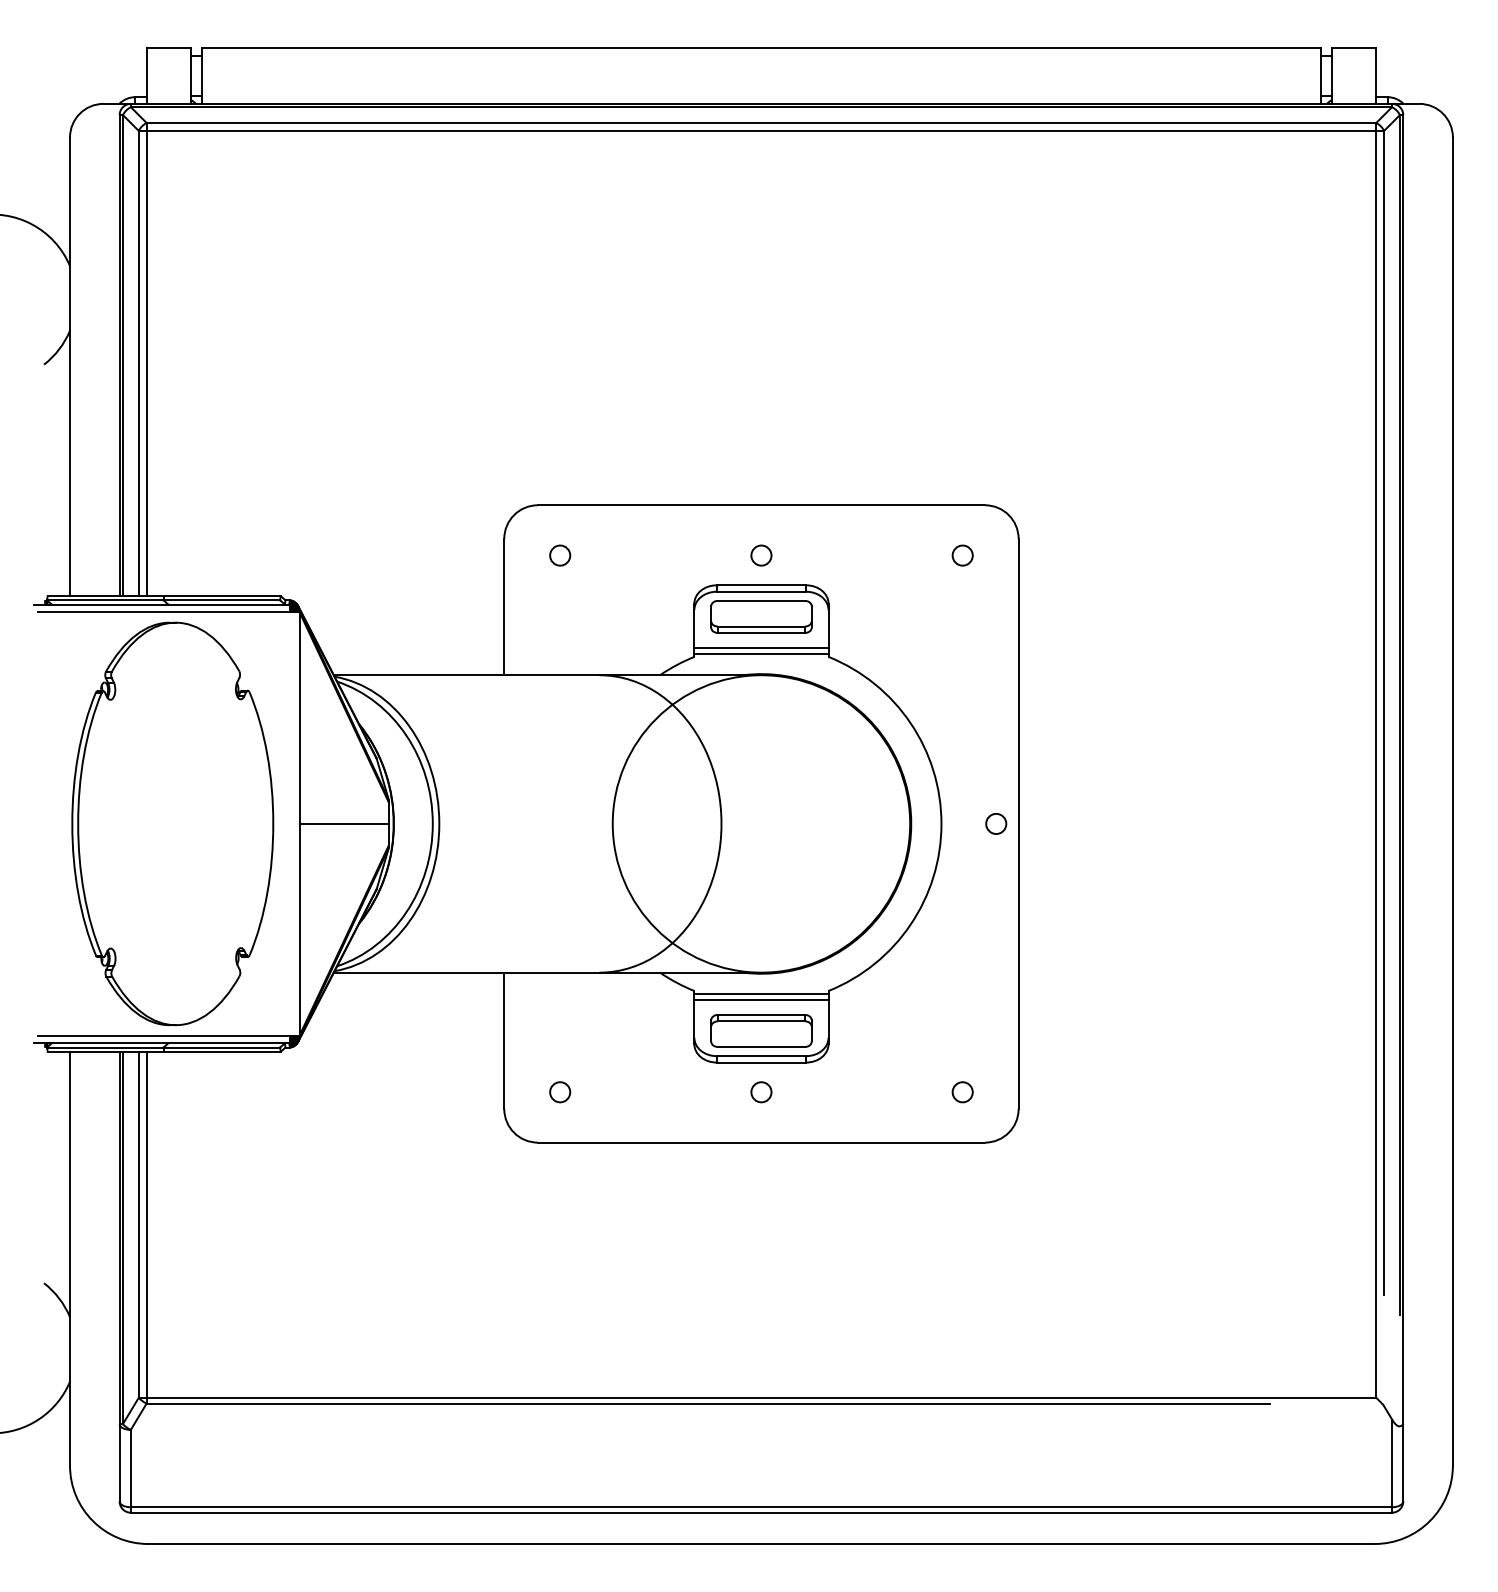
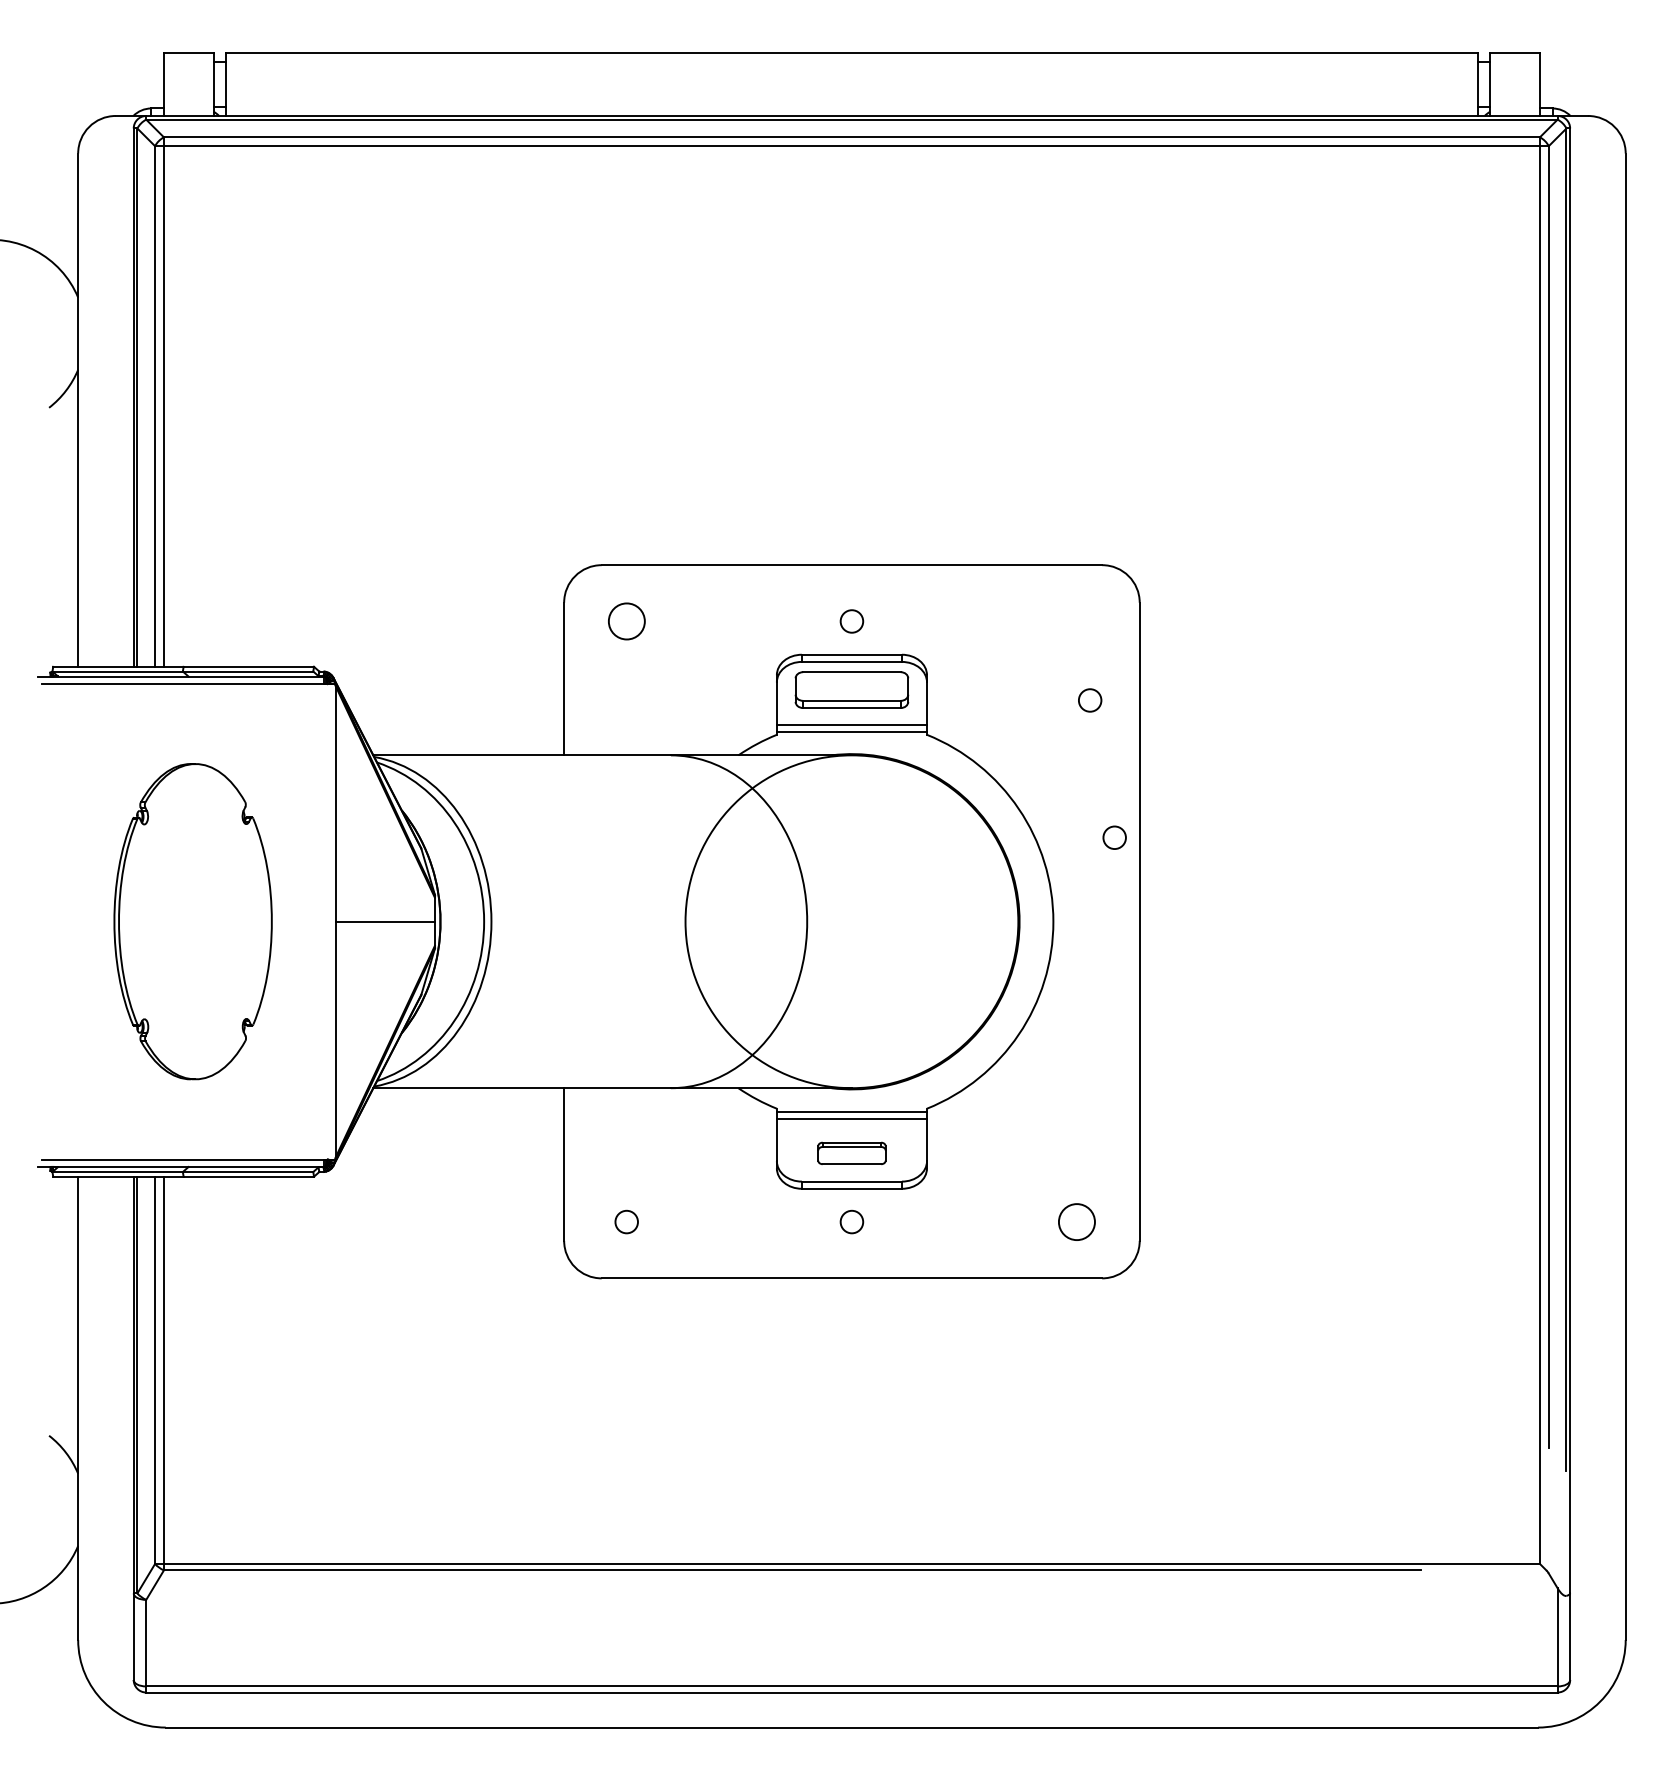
circle: (560, 555) -> (626, 621), size x1.6
circle: (963, 555) -> (1090, 700), moved
part: (172, 823) -> (192, 921), size x0.7
circle: (996, 823) -> (1114, 837), moved
part: (761, 1031) -> (851, 1153), size x0.6
circle: (963, 1091) -> (1077, 1221), size x1.6

